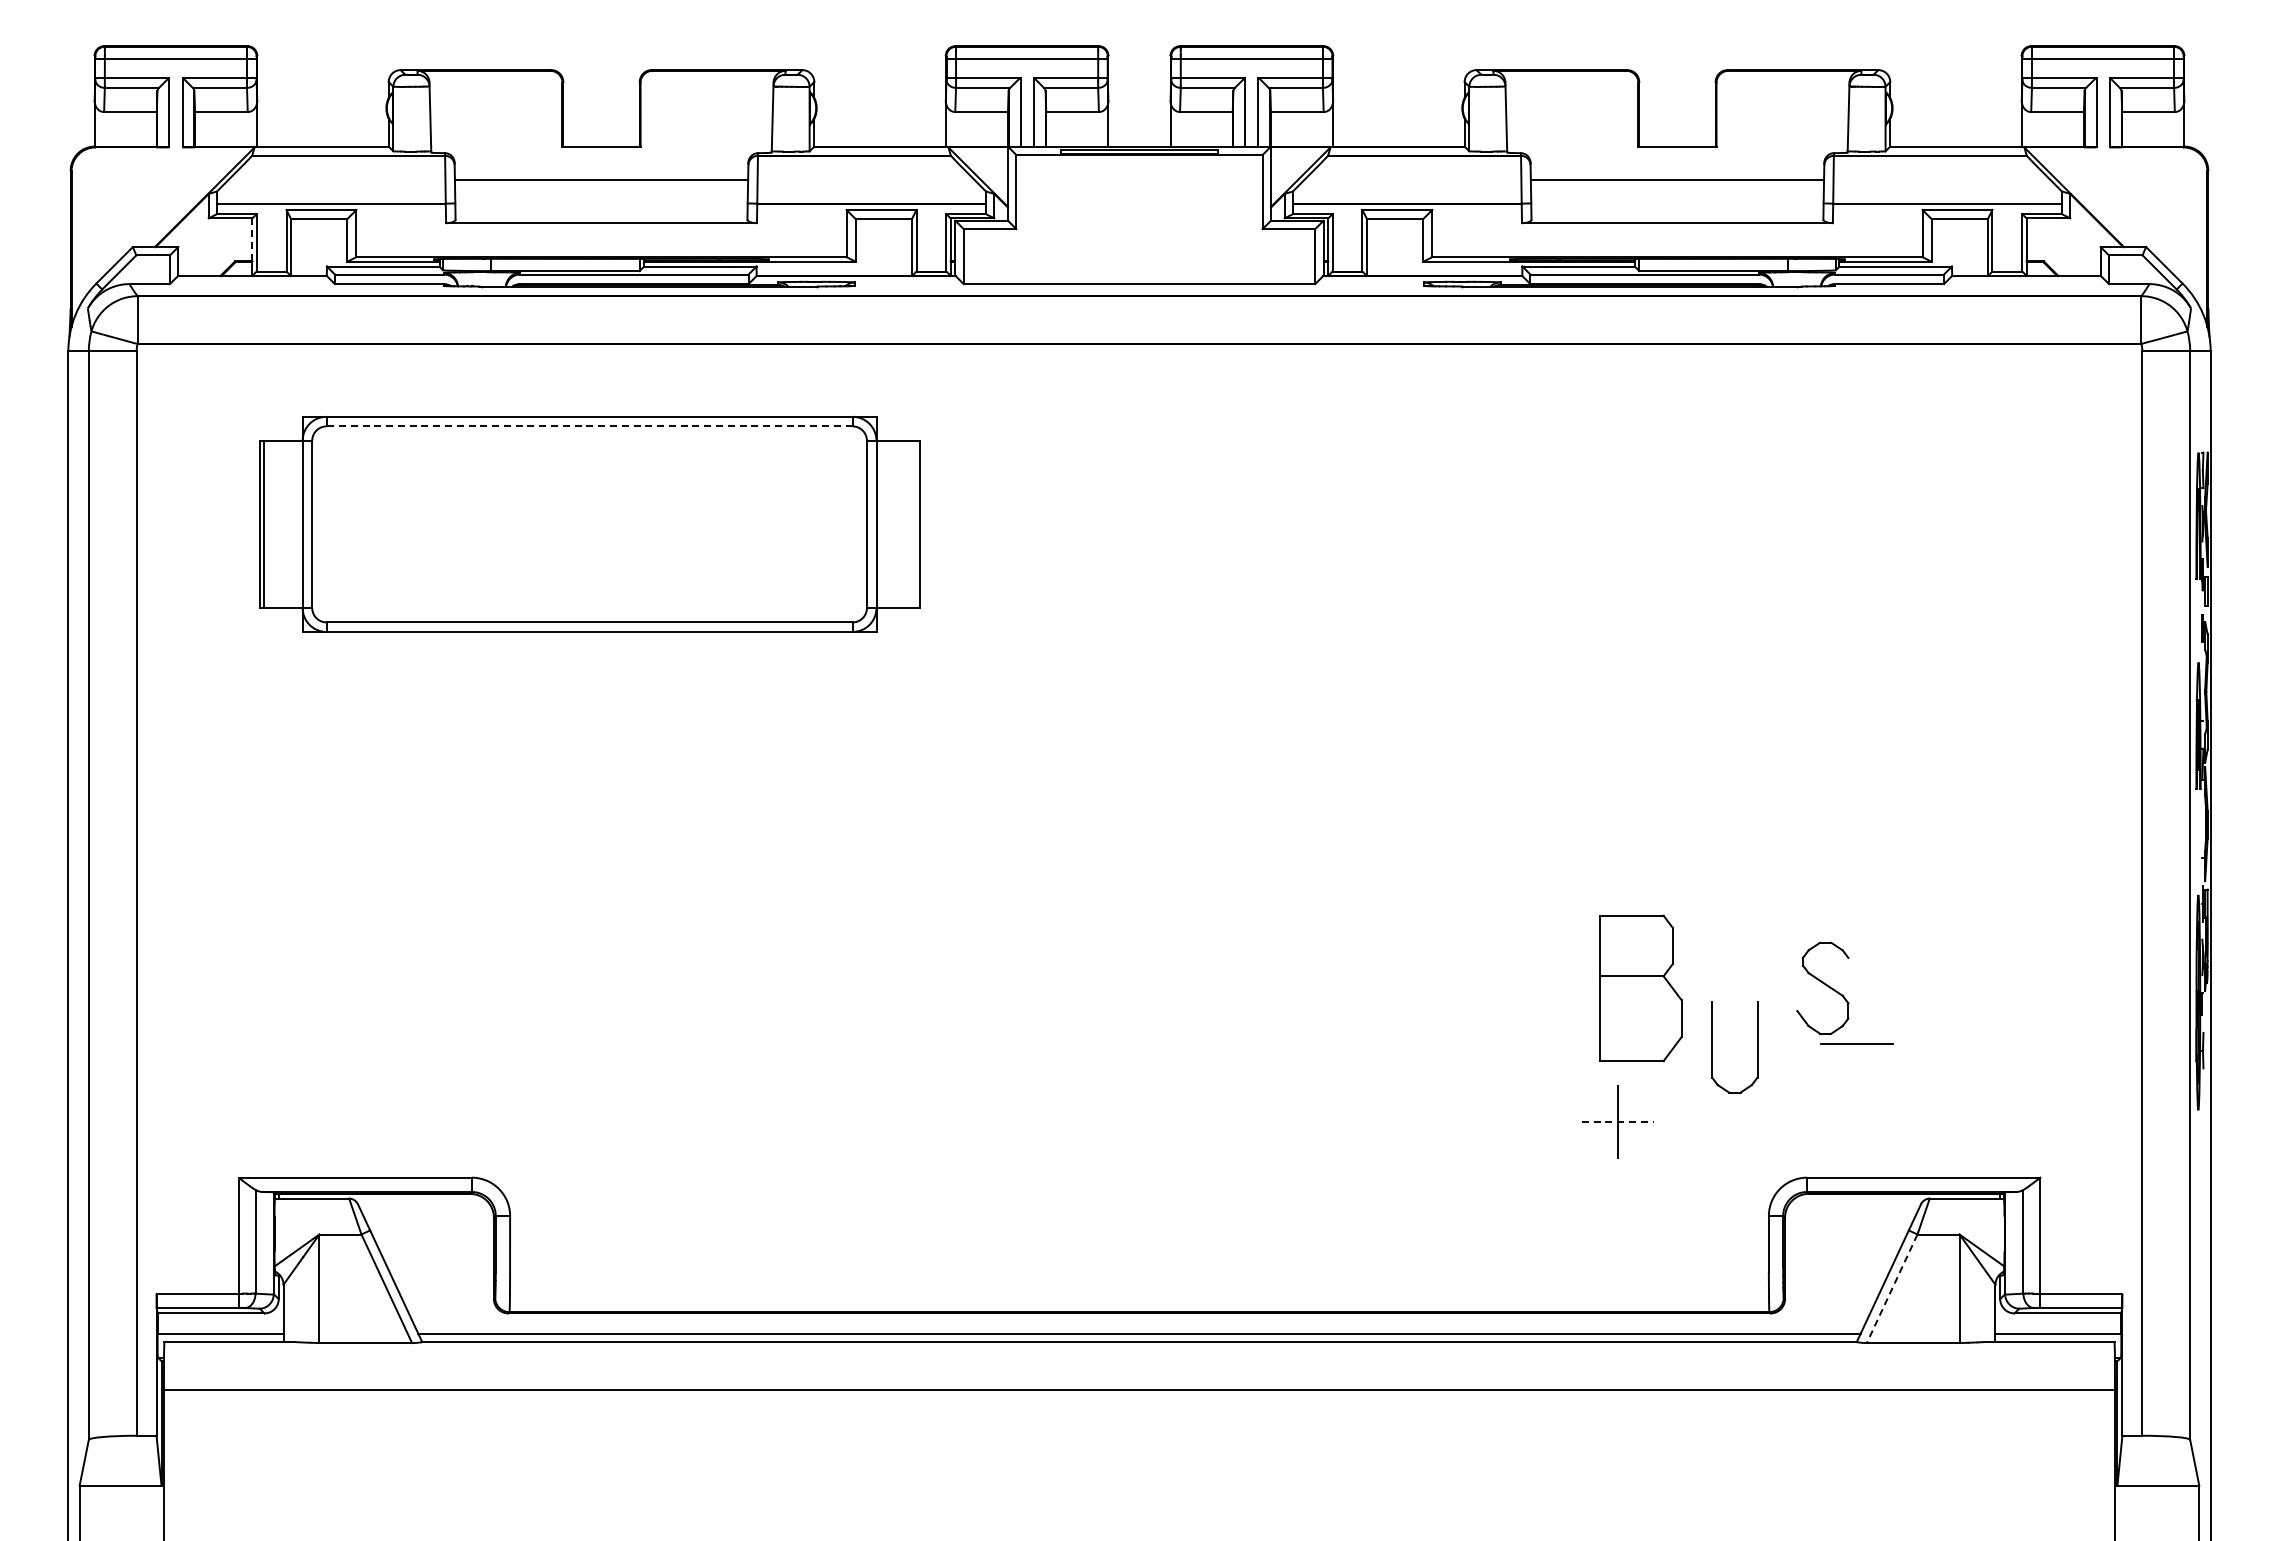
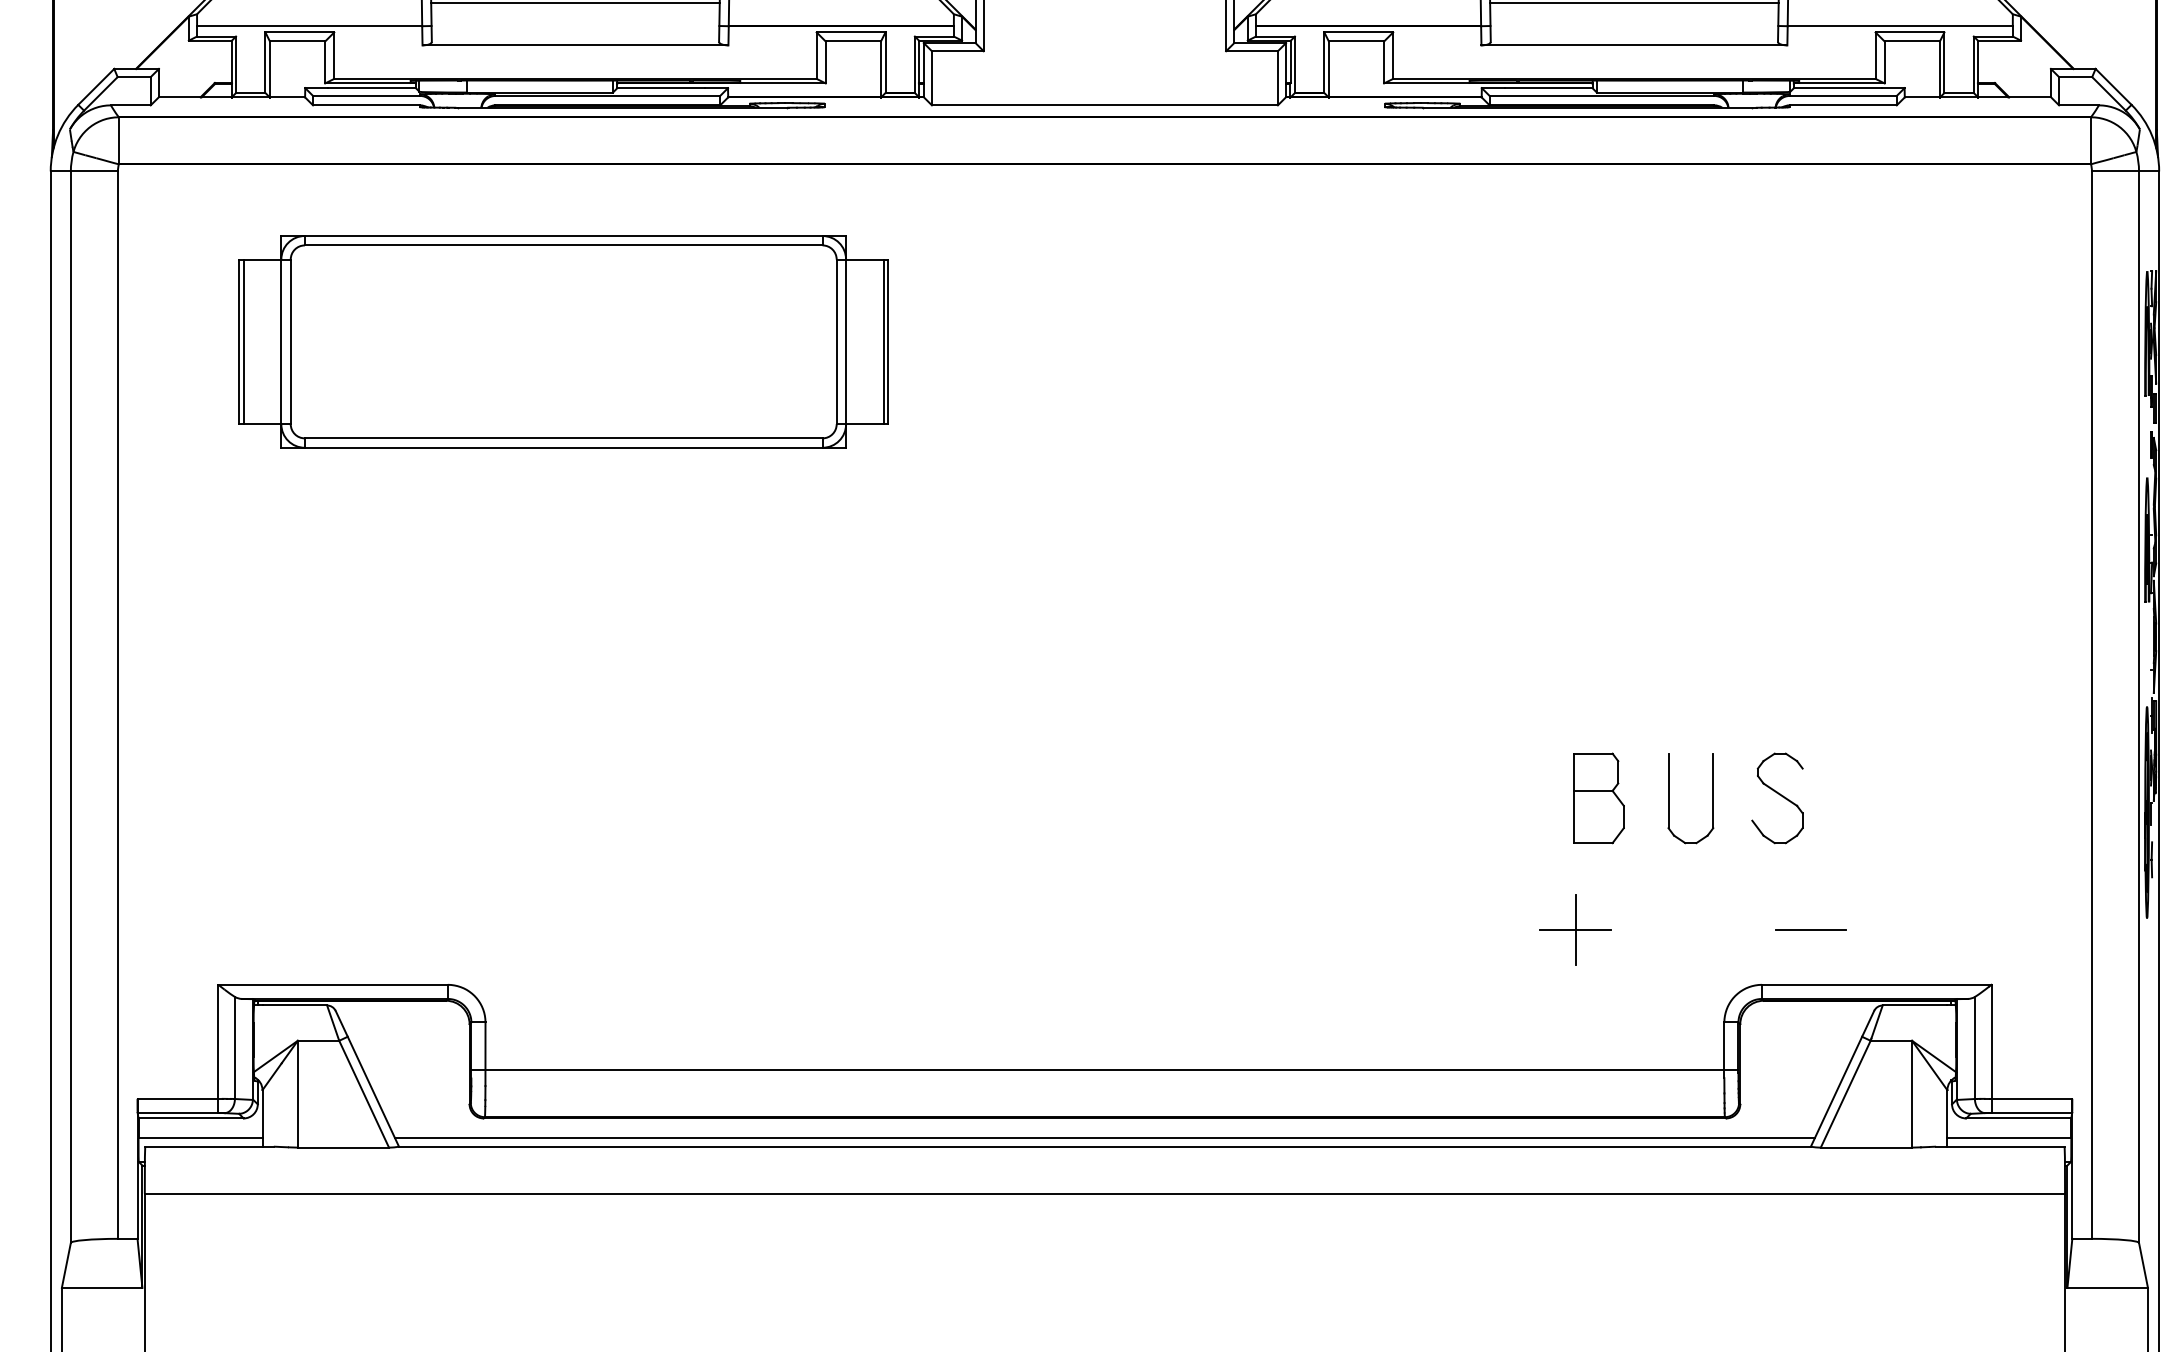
line: (252, 239) -> (231, 61), dashed -> solid
line: (589, 426) -> (563, 245), dashed -> solid
line: (914, 524) -> (883, 341), added
part: (1641, 987) -> (1599, 797), size x0.62
line: (1856, 1043) -> (1810, 929), moved
part: (1712, 1047) -> (1668, 798), moved
line: (1617, 1122) -> (1575, 930), dashed -> solid
line: (1139, 1264) -> (1104, 1070), added
line: (1892, 1288) -> (1846, 1093), dashed -> solid

